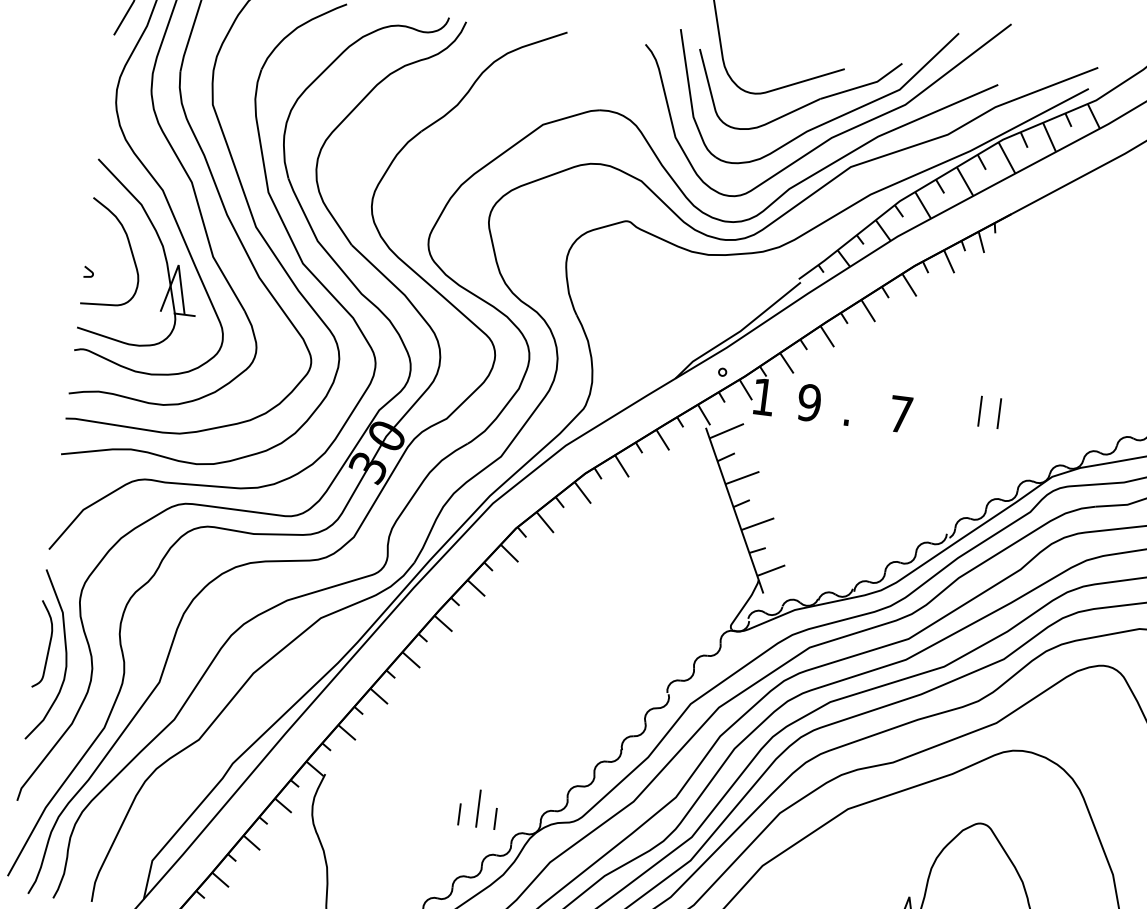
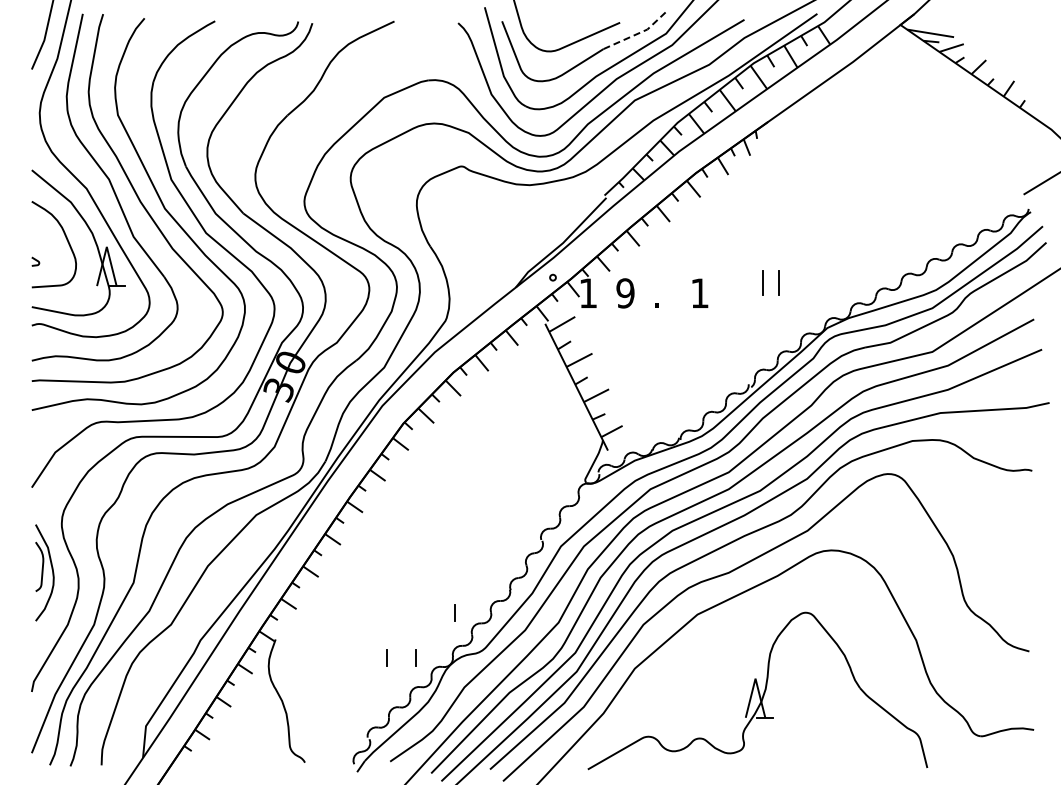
line: (863, 86) -> (636, 34), solid -> dashed
text: (900, 413) -> (699, 292), 7 -> 1
part: (51, 655) -> (44, 572), size x0.7
line: (549, 768) -> (454, 612), added
line: (478, 808) -> (401, 651), removed

